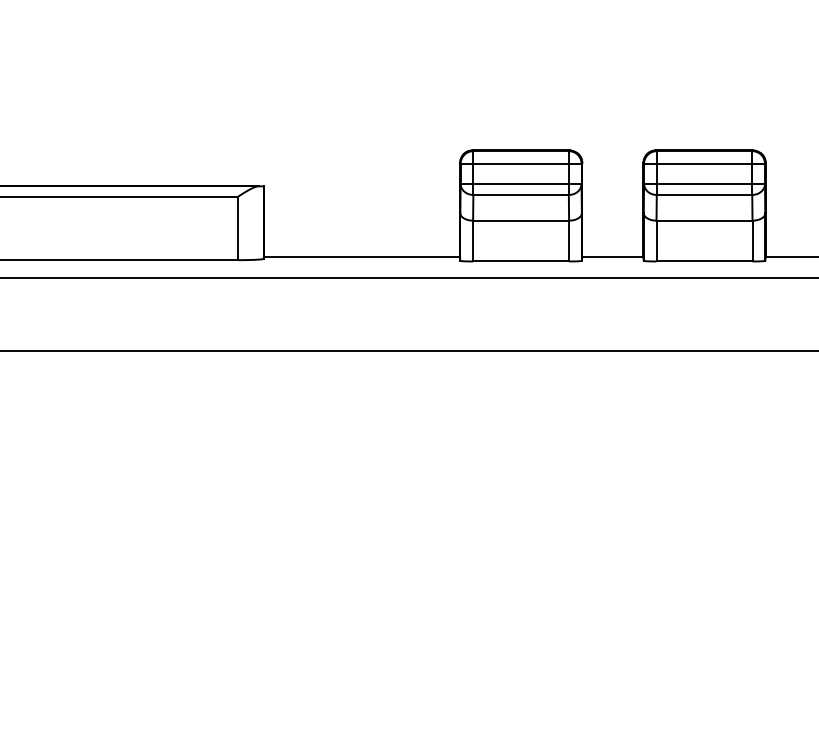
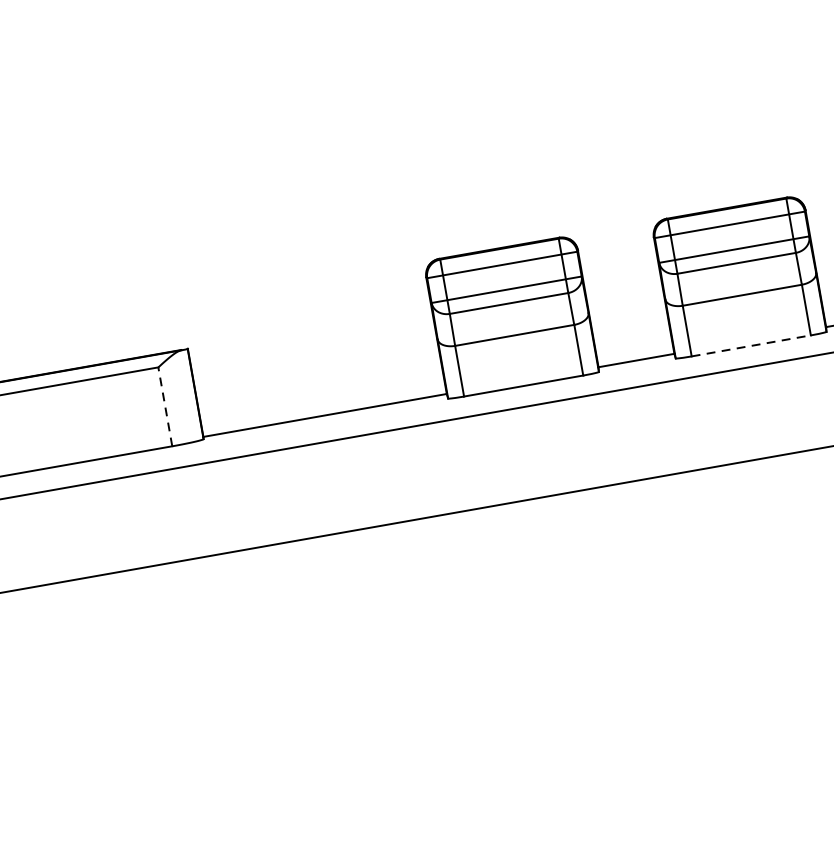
line: (238, 228) -> (165, 406), solid -> dashed
line: (705, 261) -> (752, 345), solid -> dashed

